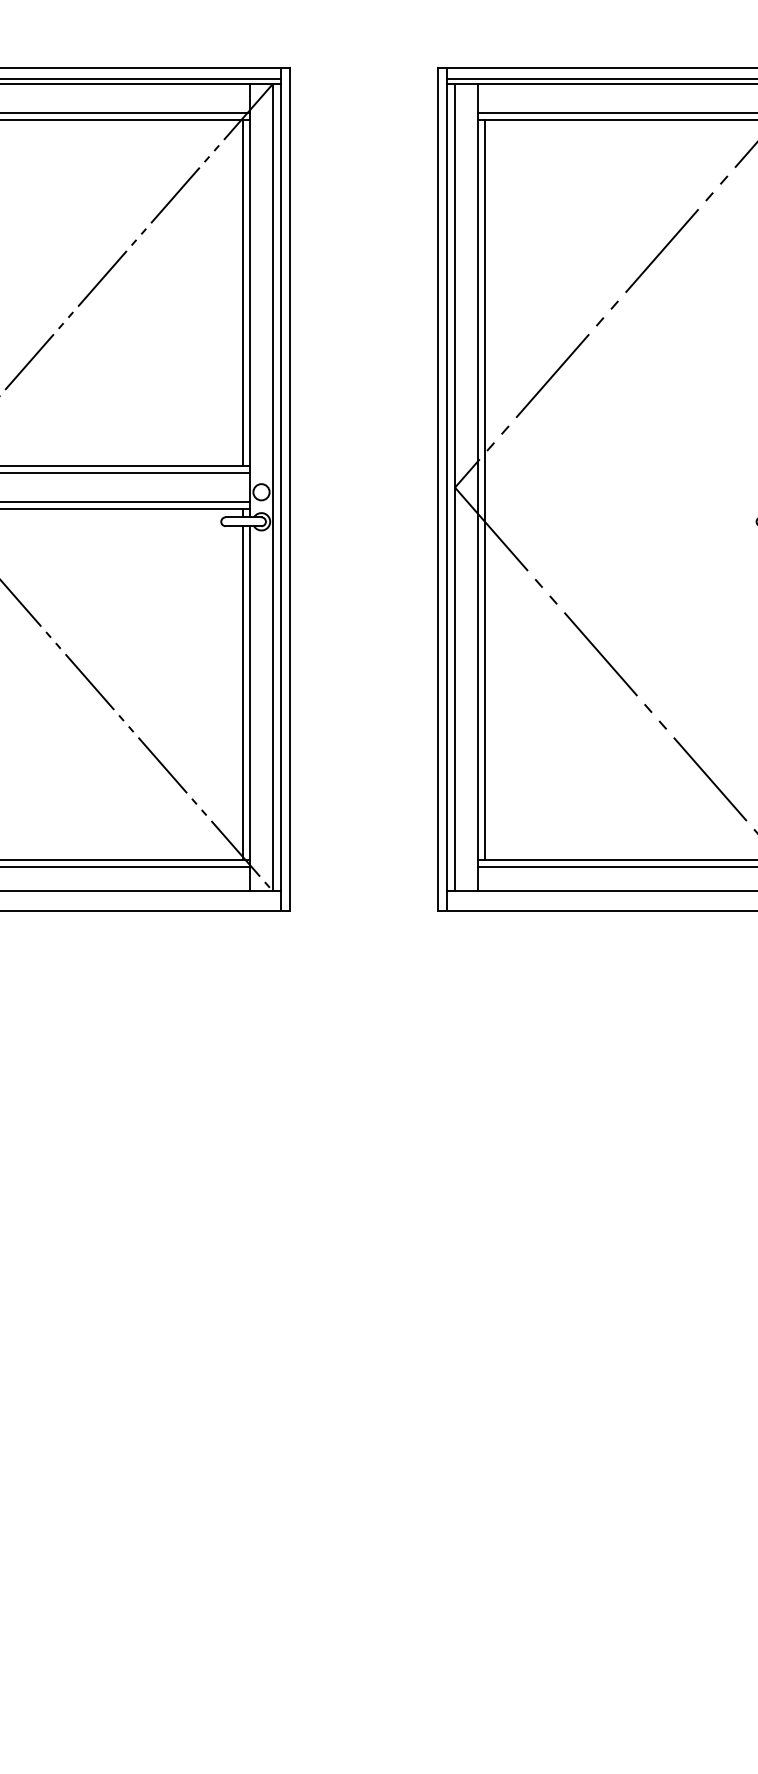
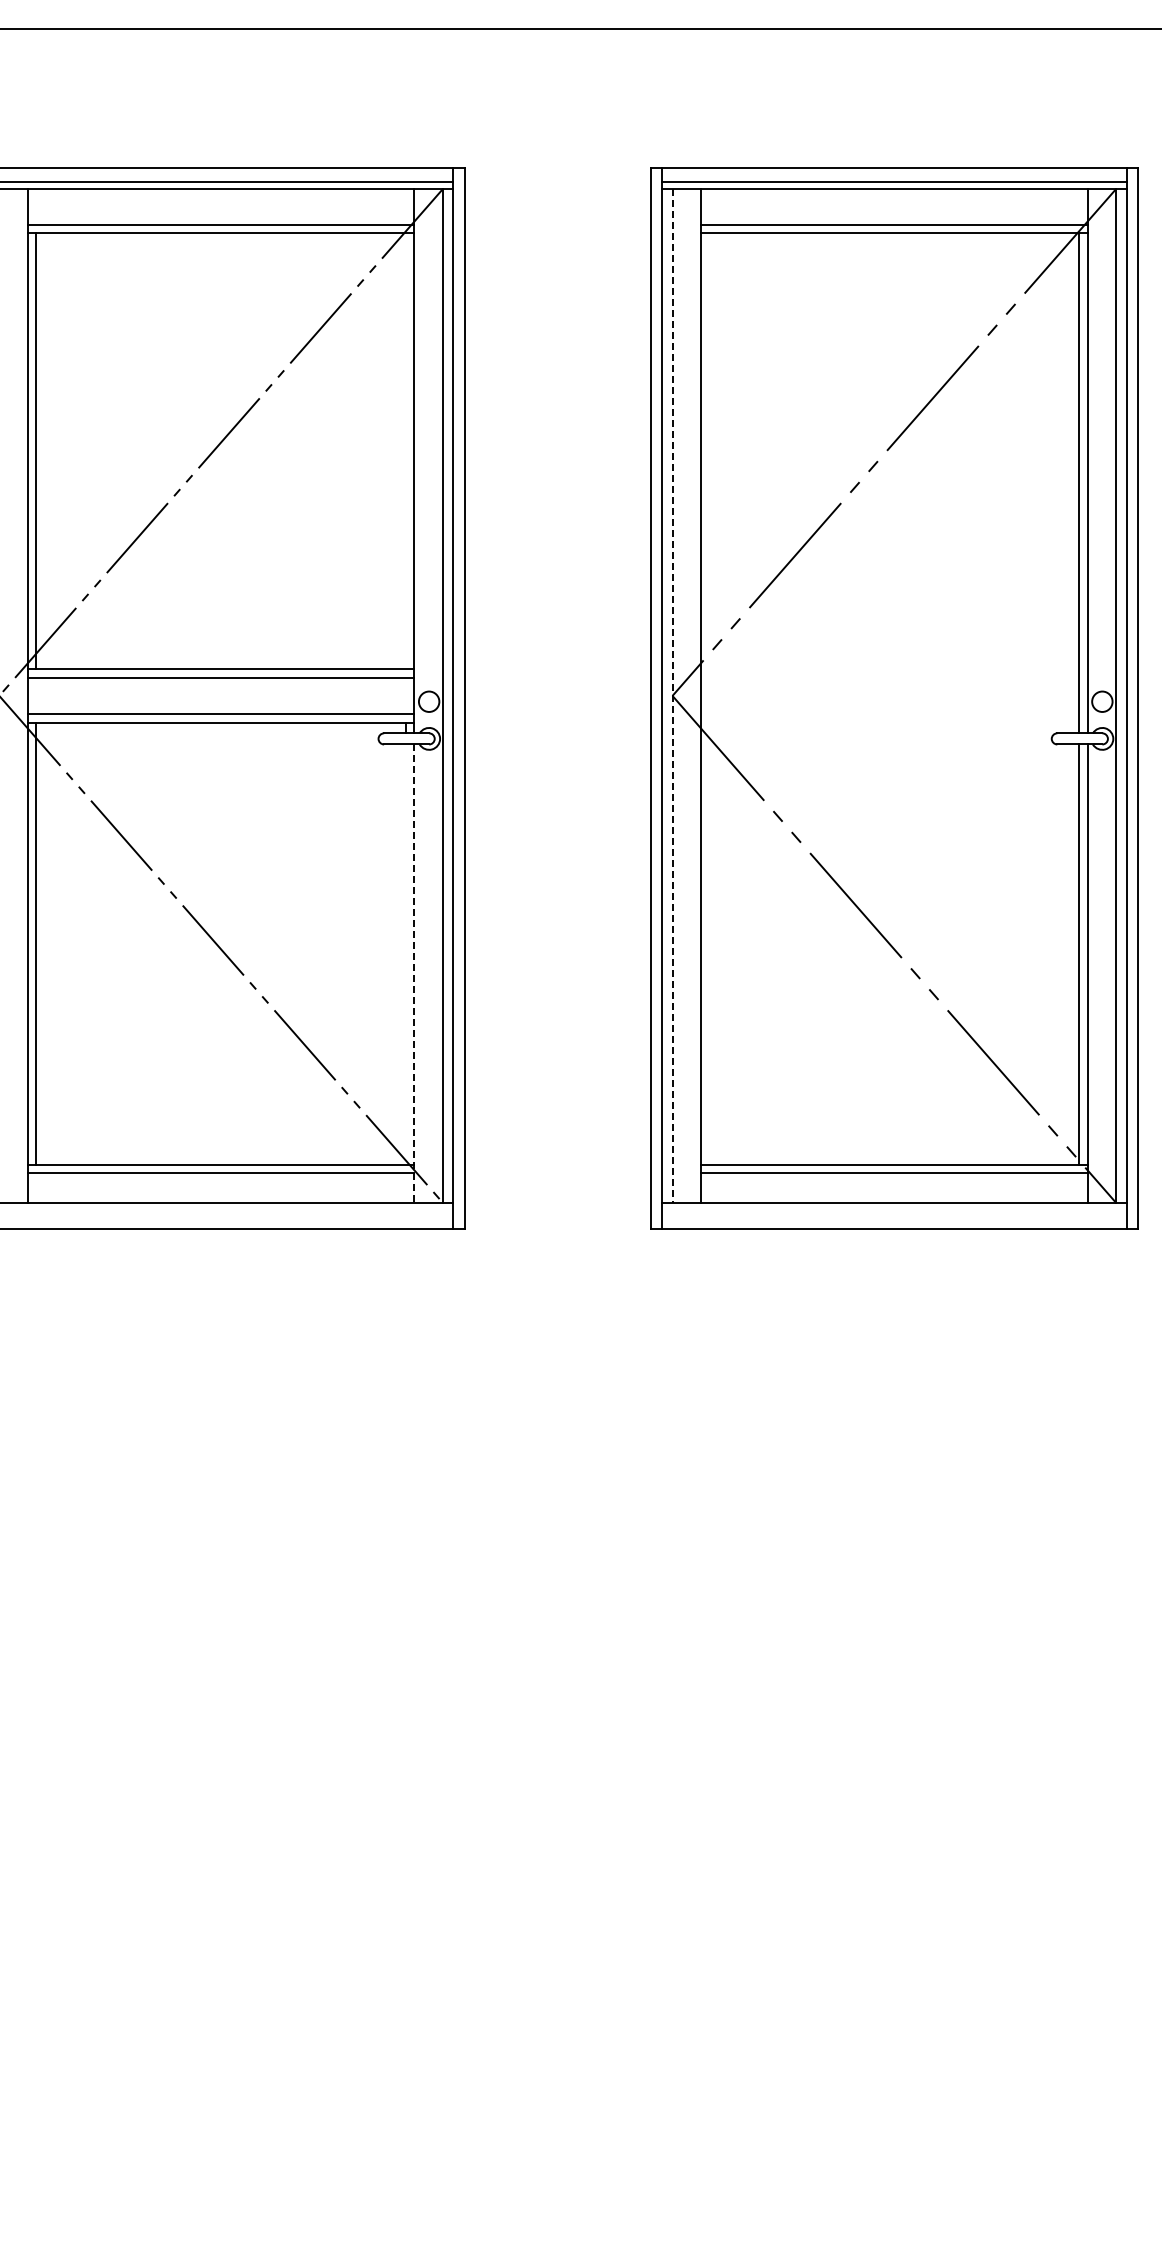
line: (243, 293) -> (406, 451), removed
line: (455, 488) -> (672, 696), solid -> dashed
line: (484, 489) -> (709, 698), removed
line: (243, 693) -> (406, 954), removed
line: (249, 709) -> (414, 974), solid -> dashed

